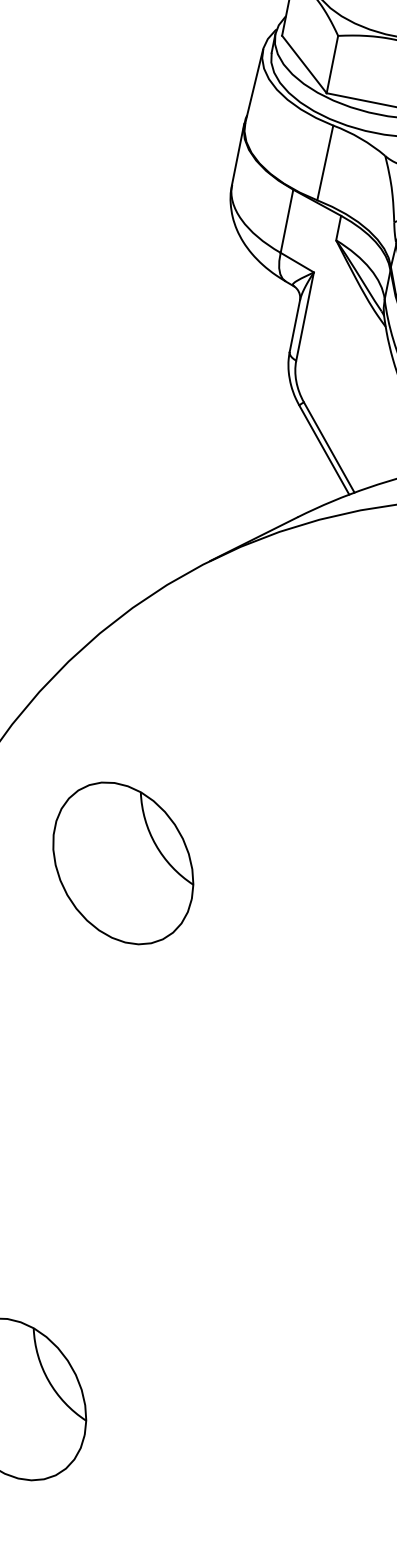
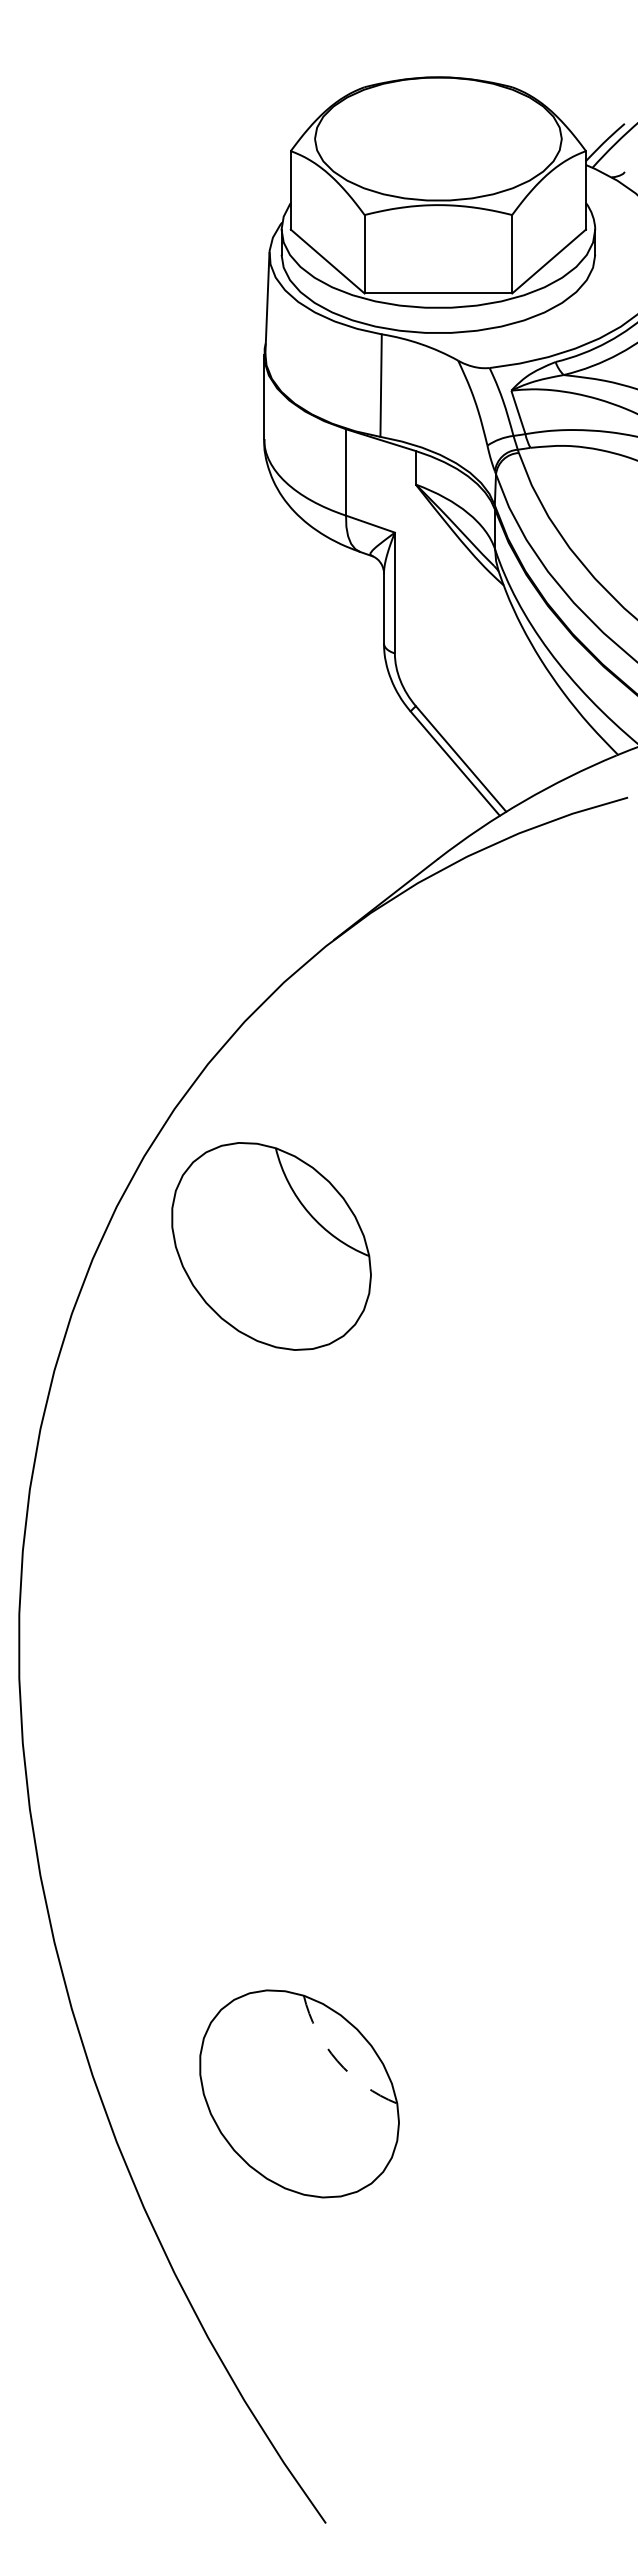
part: (123, 863) -> (271, 1246), moved
arc: (48, 1381) -> (337, 2061), solid -> dashed

